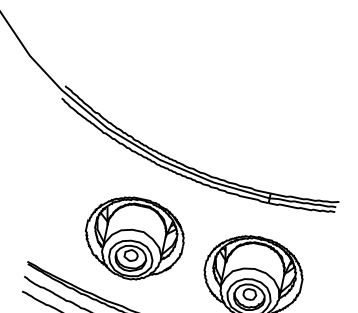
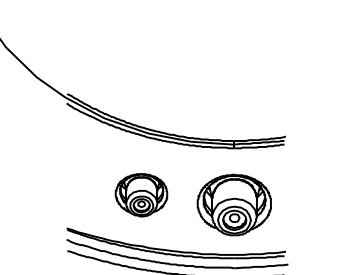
part: (134, 239) -> (141, 195), size x0.7

